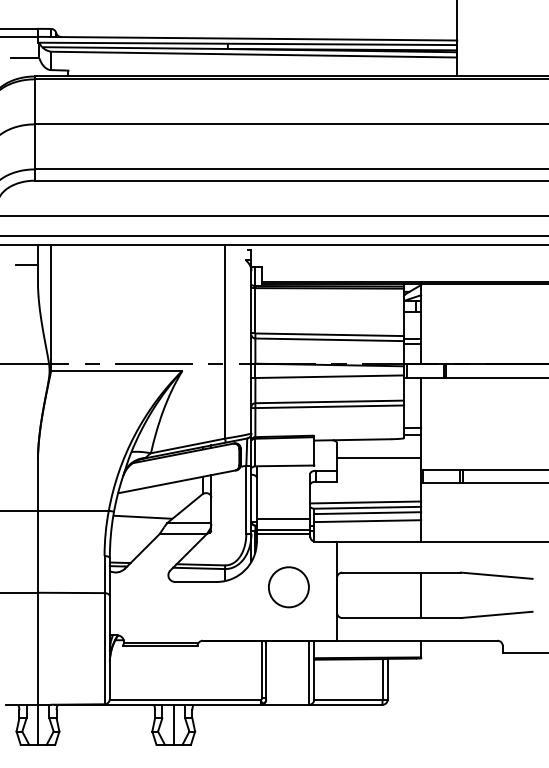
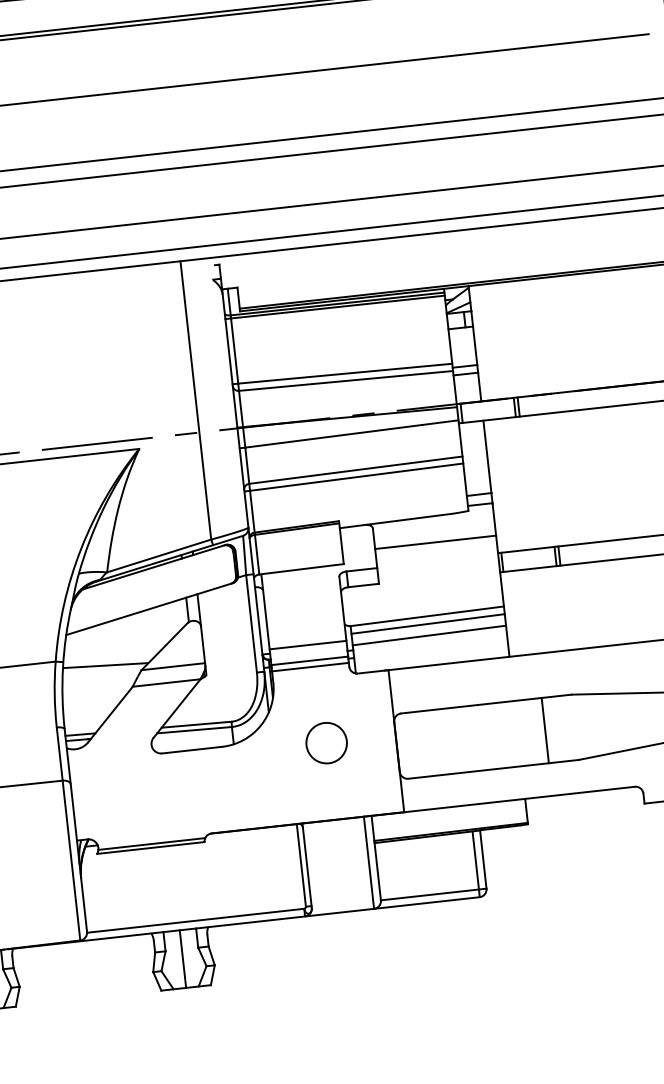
line: (365, 502) -> (423, 609), removed
circle: (288, 587) -> (326, 743), size x0.7
line: (421, 595) -> (545, 730), moved

